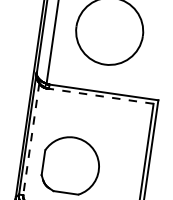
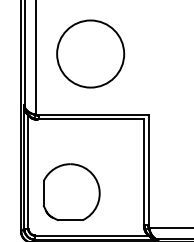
line: (101, 96) -> (91, 119), dashed -> solid
line: (31, 138) -> (28, 171), dashed -> solid

